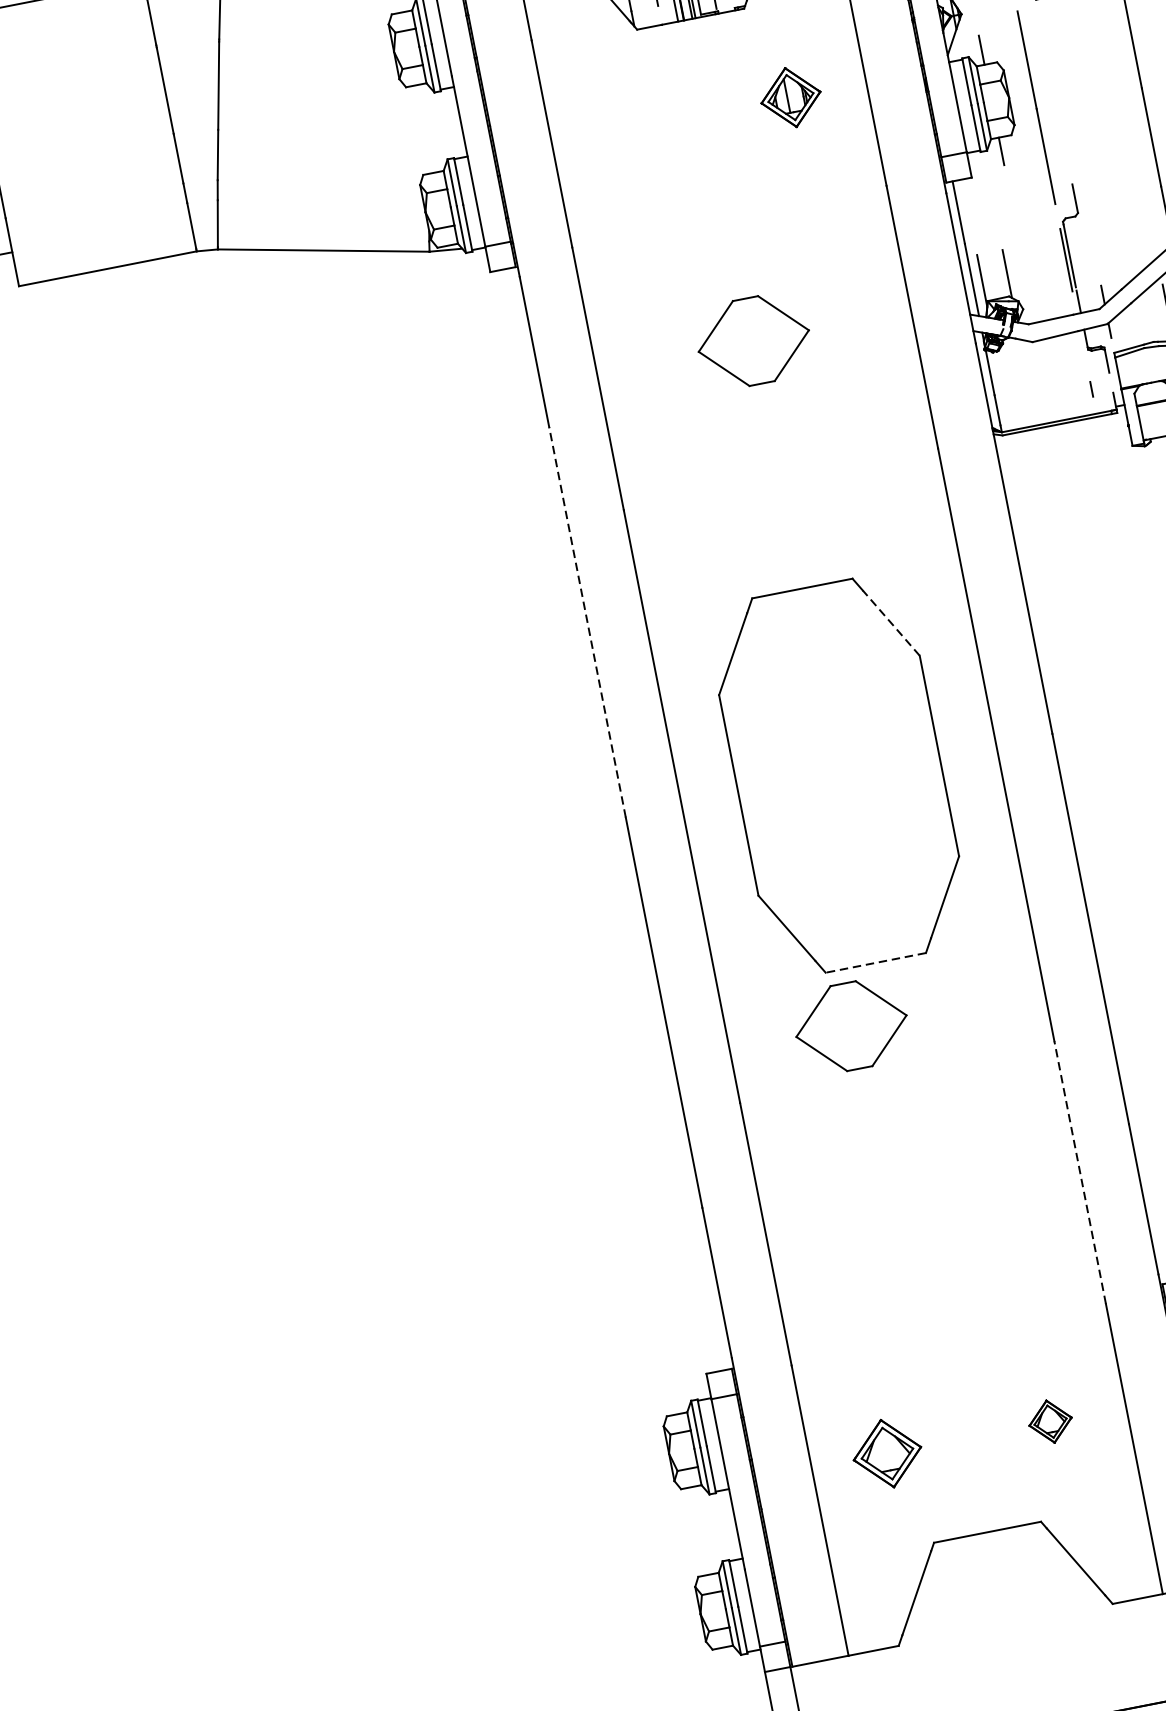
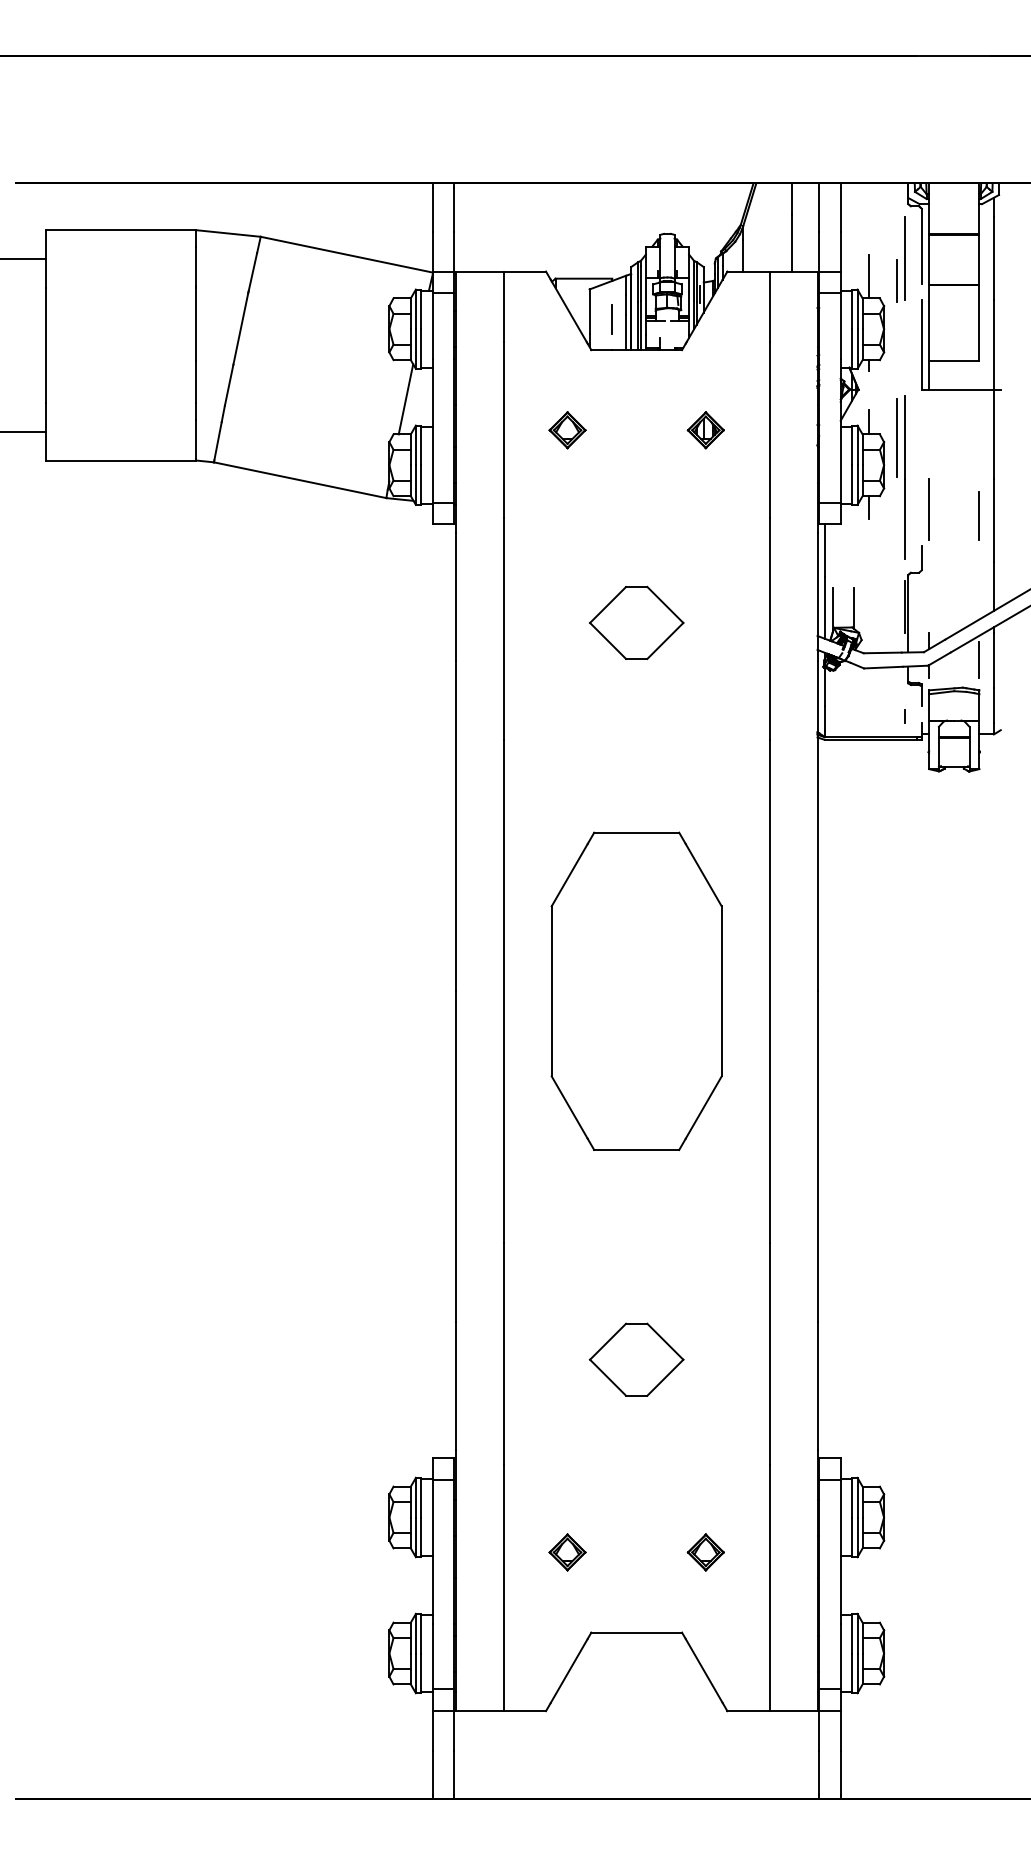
line: (1018, 61) -> (897, 437), added
part: (790, 98) -> (705, 430), size x0.71
line: (429, 130) -> (405, 399), added
part: (627, 130) -> (567, 430), added
line: (1132, 135) -> (978, 515), added
line: (1072, 138) -> (929, 508), added
line: (586, 621) -> (455, 825), dashed -> solid
line: (890, 622) -> (703, 874), dashed -> solid
line: (875, 962) -> (636, 1149), dashed -> solid
part: (851, 1025) -> (636, 1359), moved
line: (1079, 1172) -> (769, 1353), dashed -> solid
part: (887, 1453) -> (567, 1552), size x0.62

